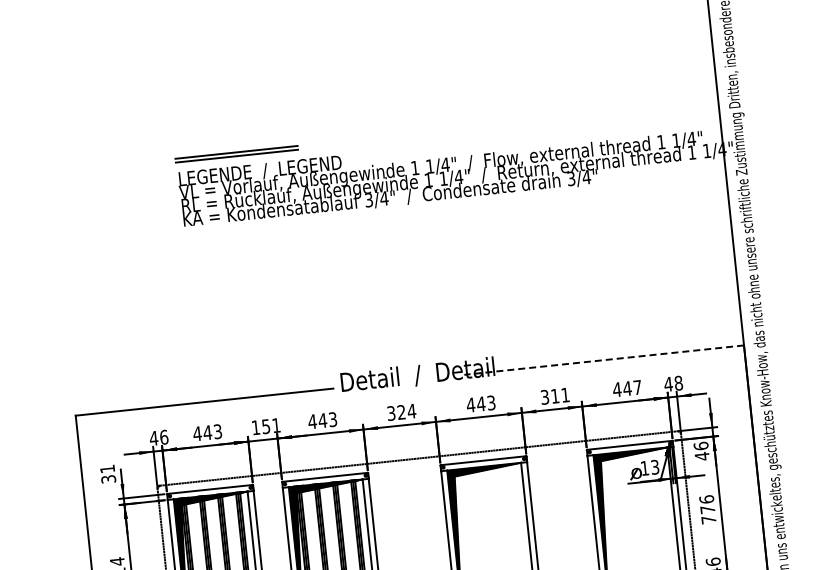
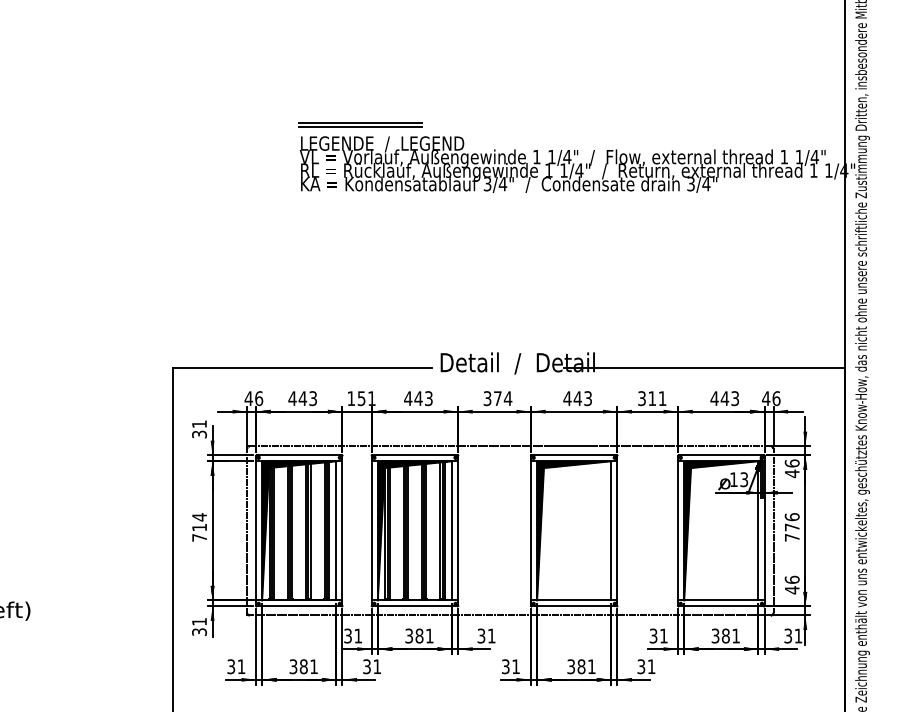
line: (603, 359) -> (704, 367), dashed -> solid
text: (678, 383) -> (776, 398), 48 -> 46
text: (637, 387) -> (735, 398), 447 -> 443
text: (401, 412) -> (497, 398), 324 -> 374

